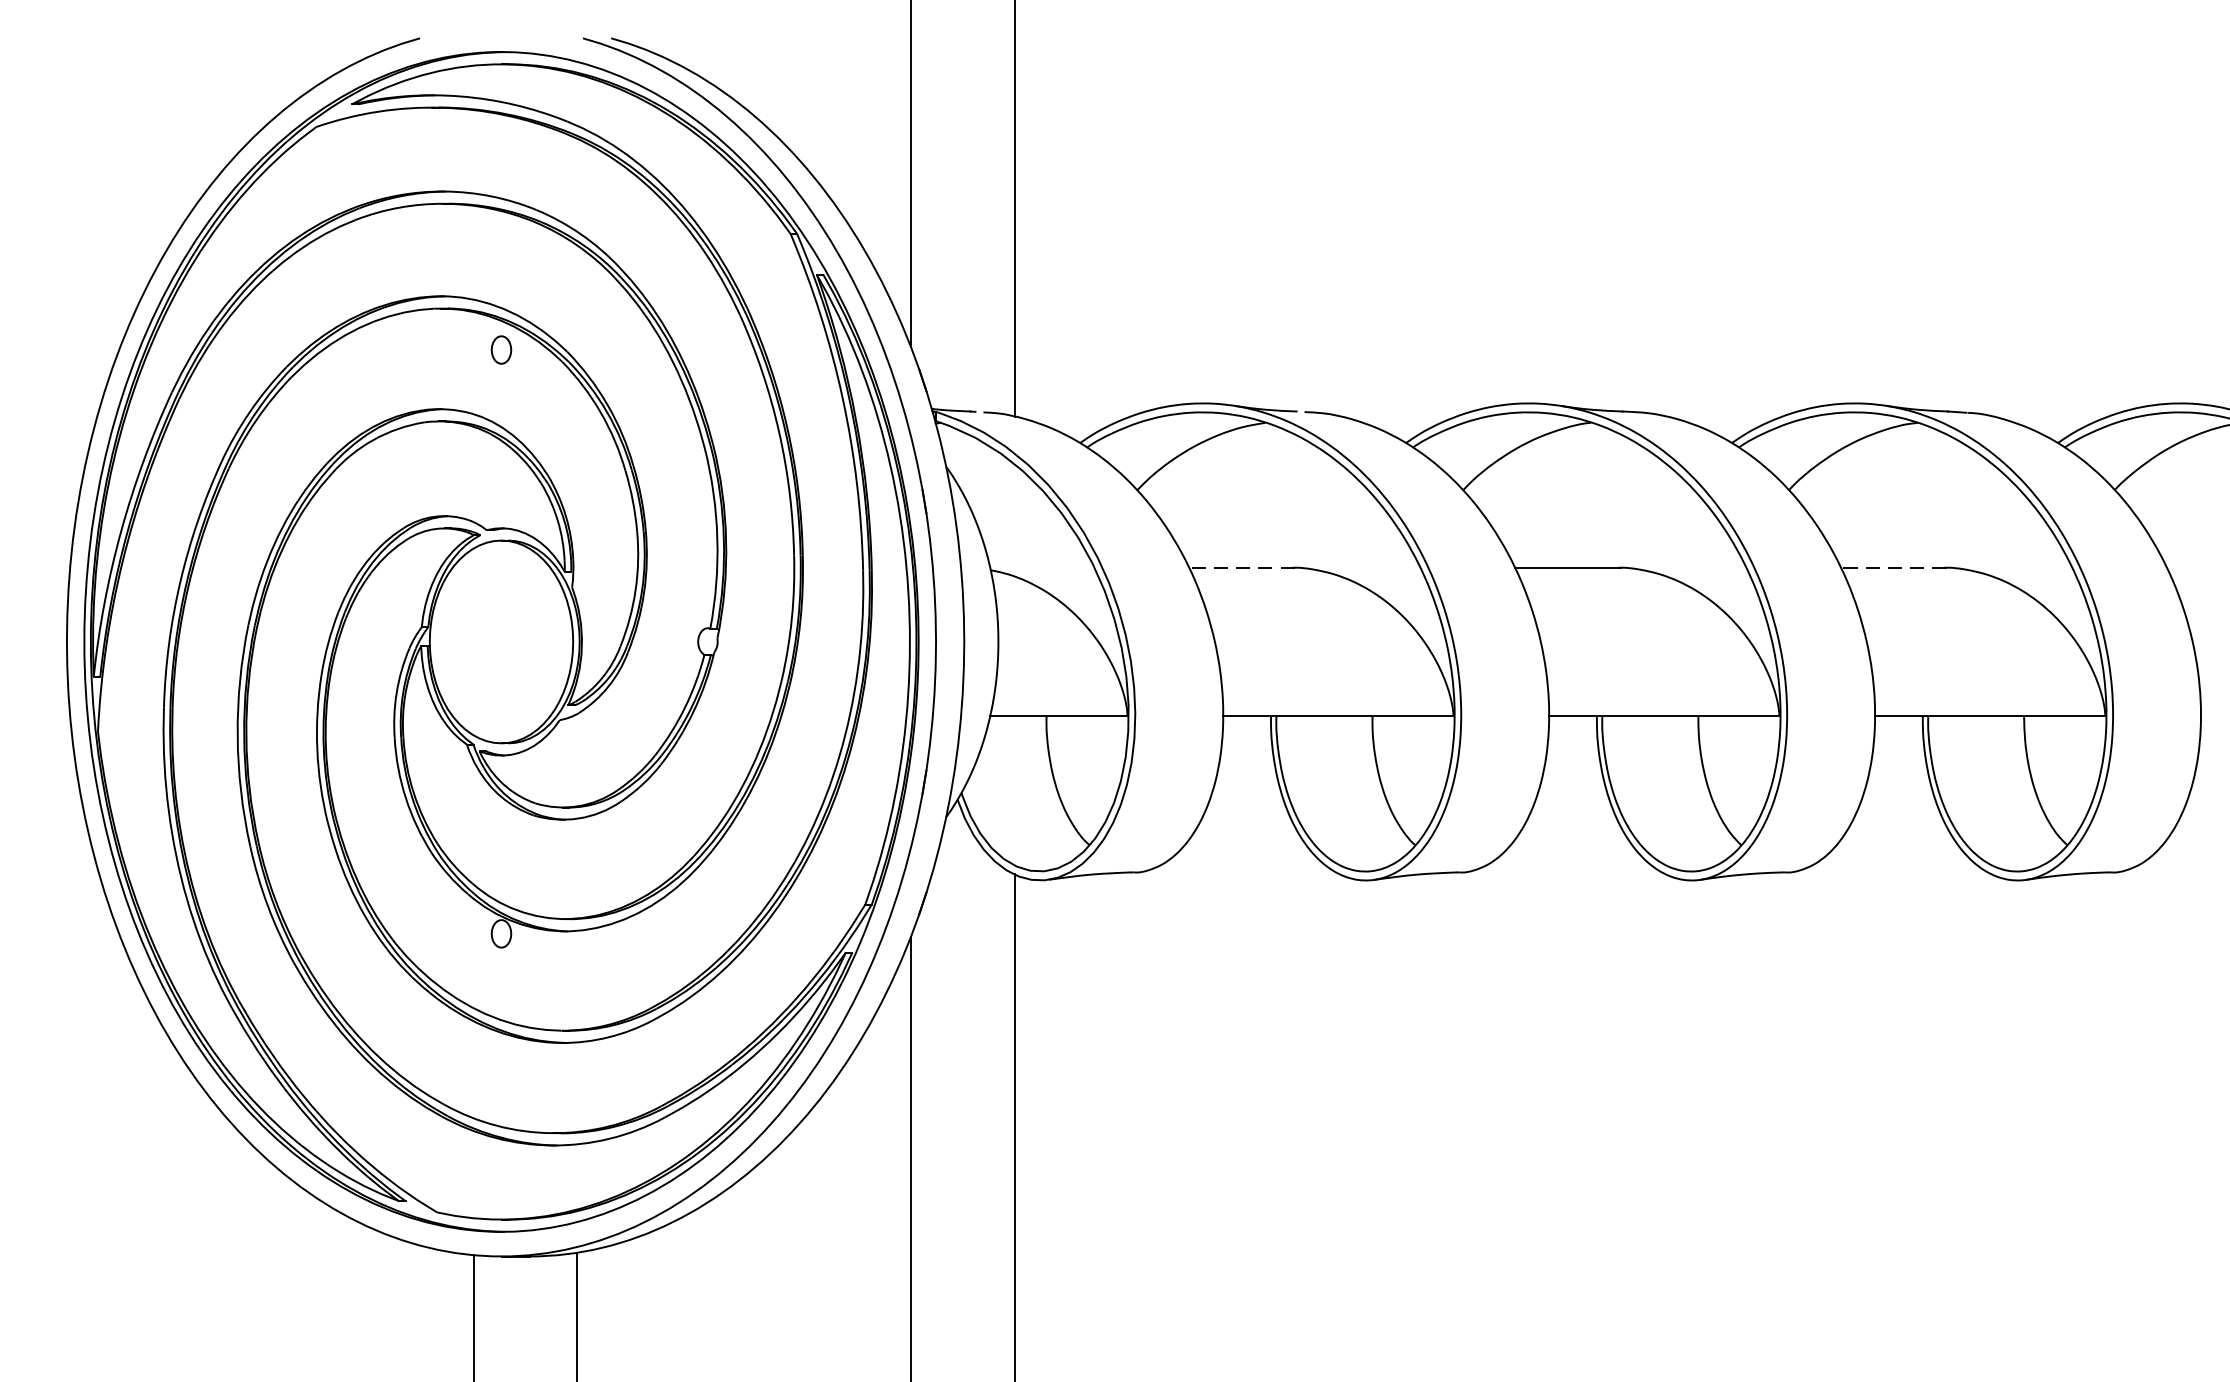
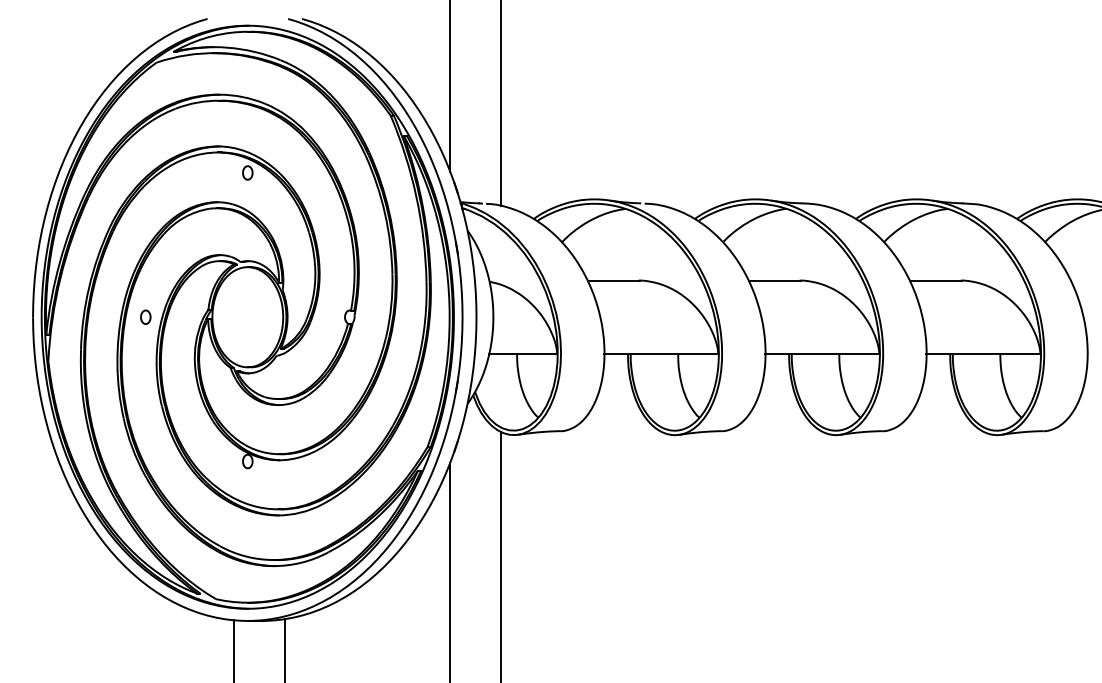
line: (1241, 567) -> (613, 280), dashed -> solid
line: (1893, 567) -> (935, 280), dashed -> solid
part: (294, 640) -> (145, 316), added

